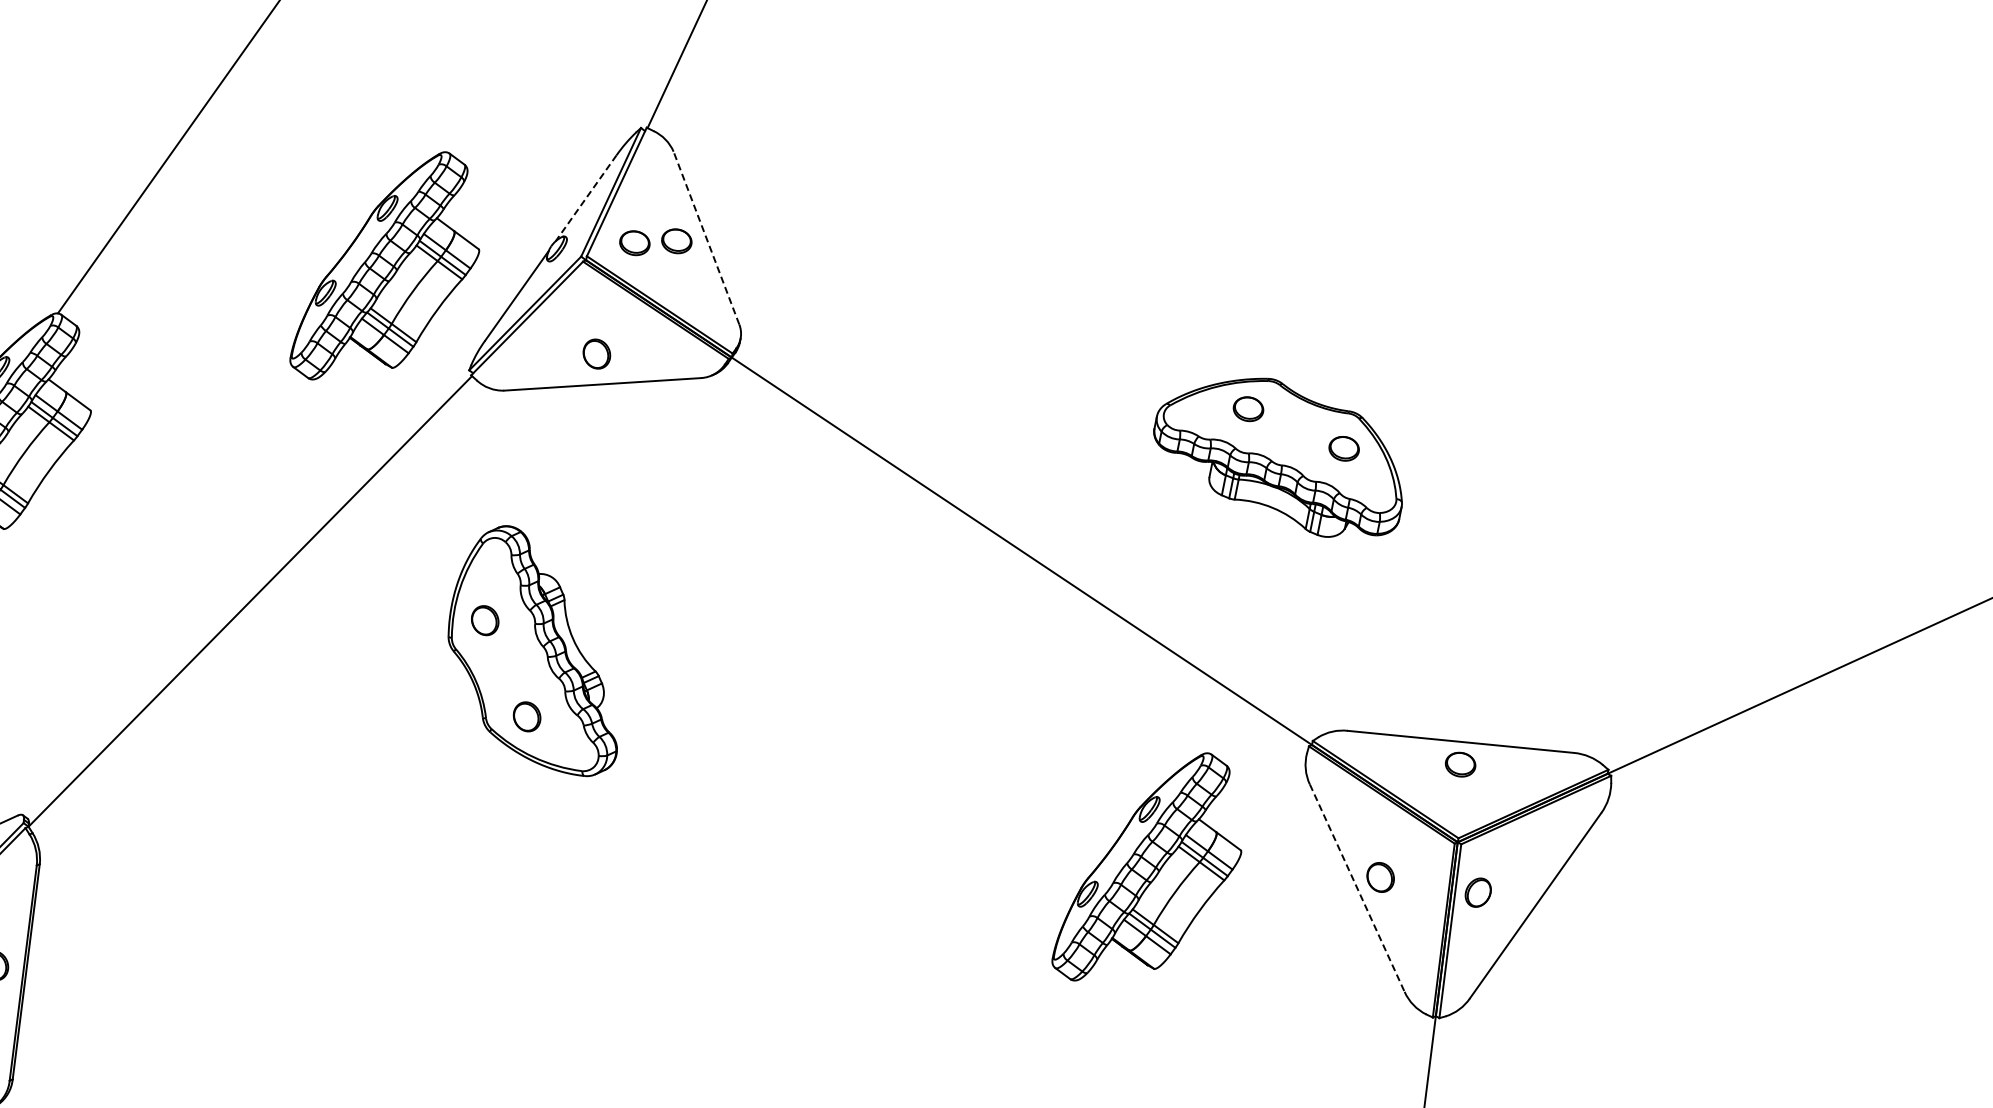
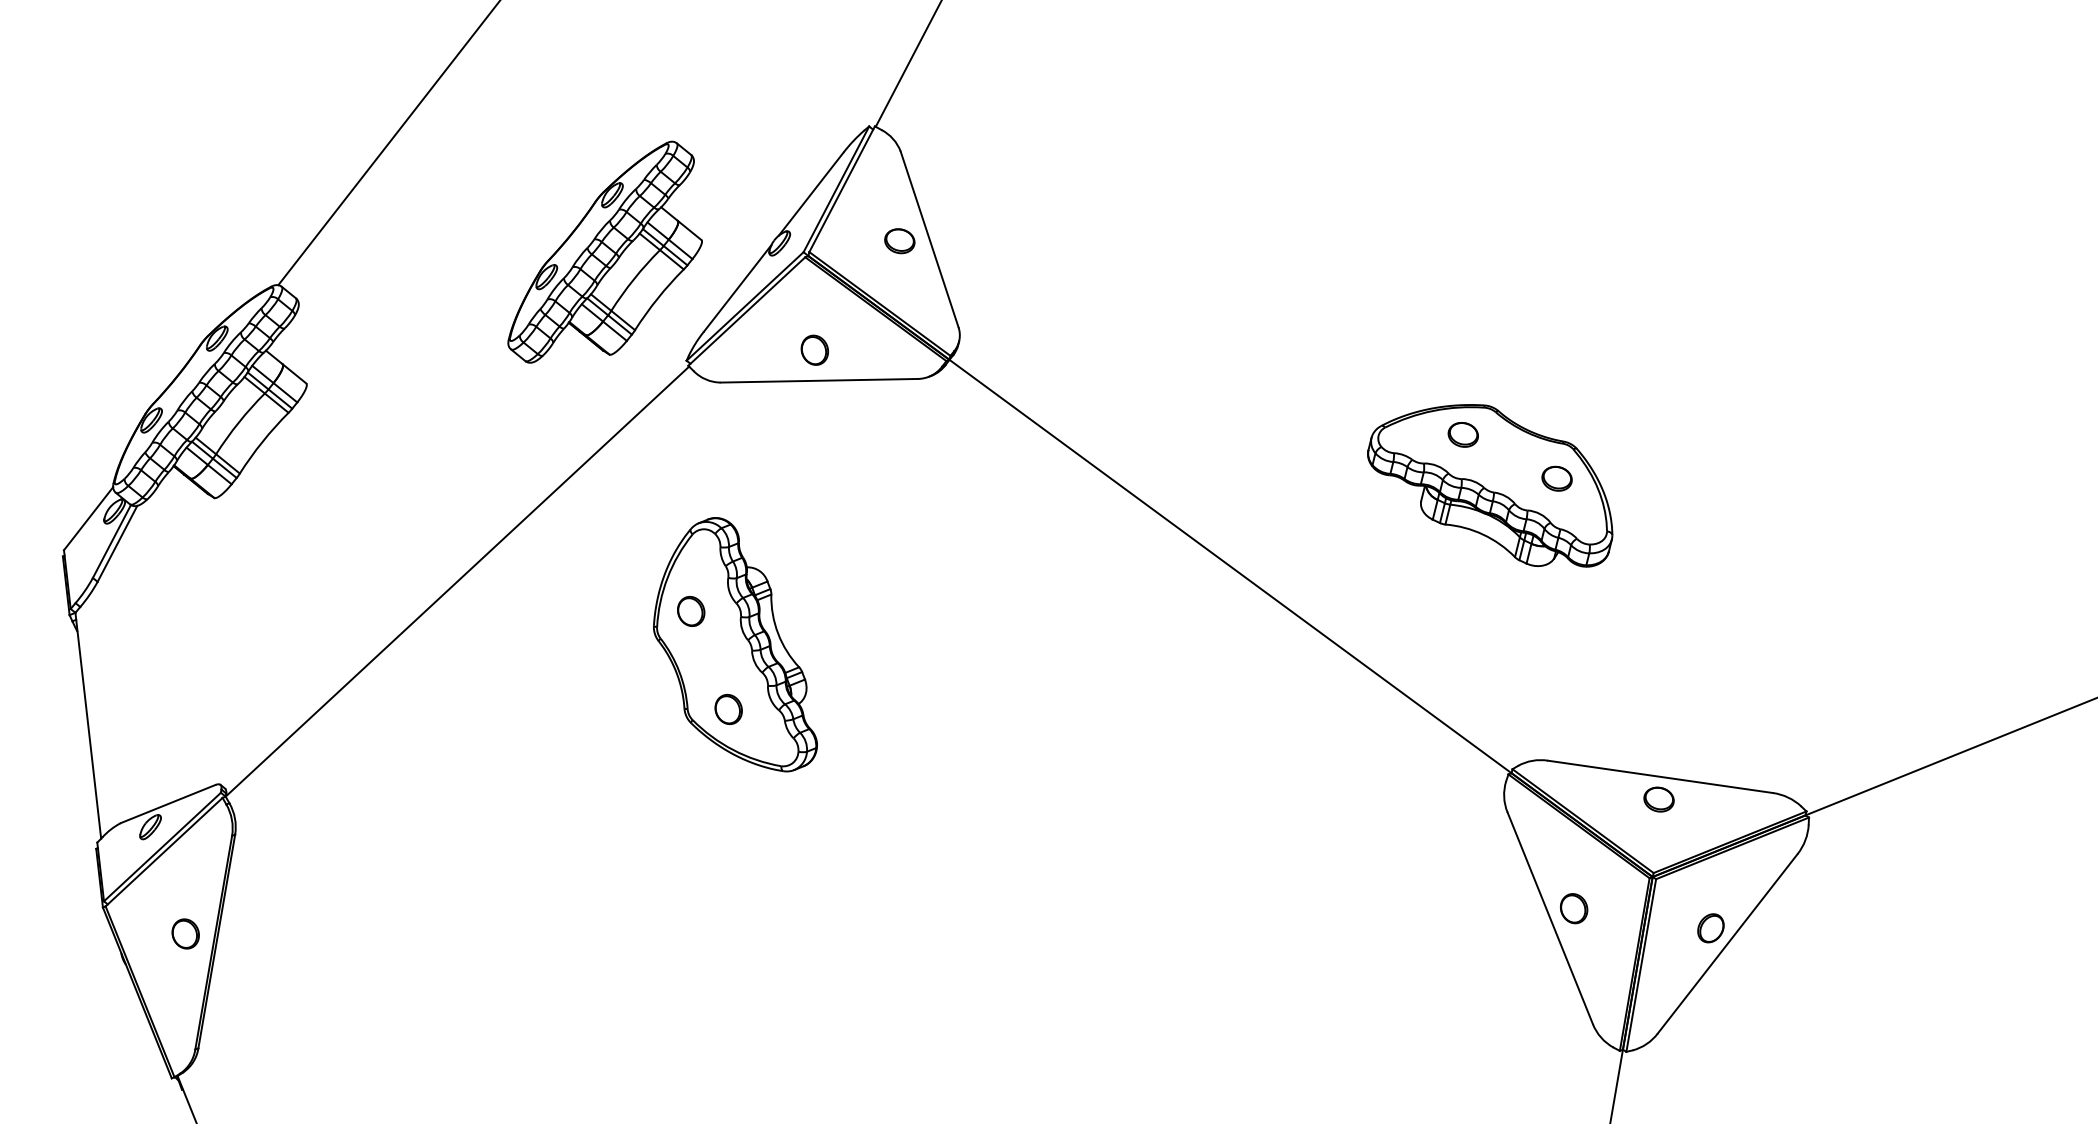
line: (586, 198) -> (811, 194), dashed -> solid
line: (706, 237) -> (929, 238), dashed -> solid
part: (634, 243) -> (857, 241), removed
part: (1144, 866) -> (1338, 886), removed
line: (1357, 888) -> (1550, 918), dashed -> solid
part: (1477, 892) -> (1710, 928), moved

